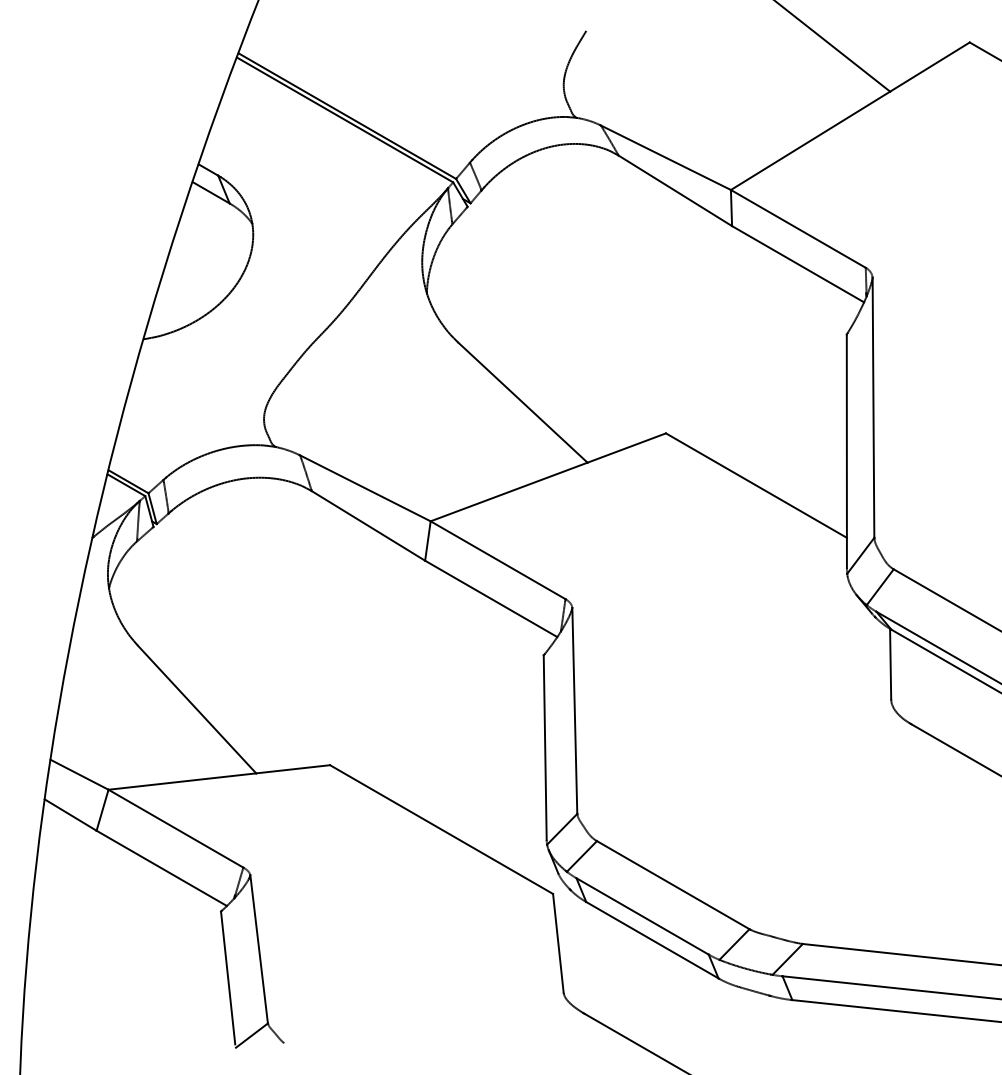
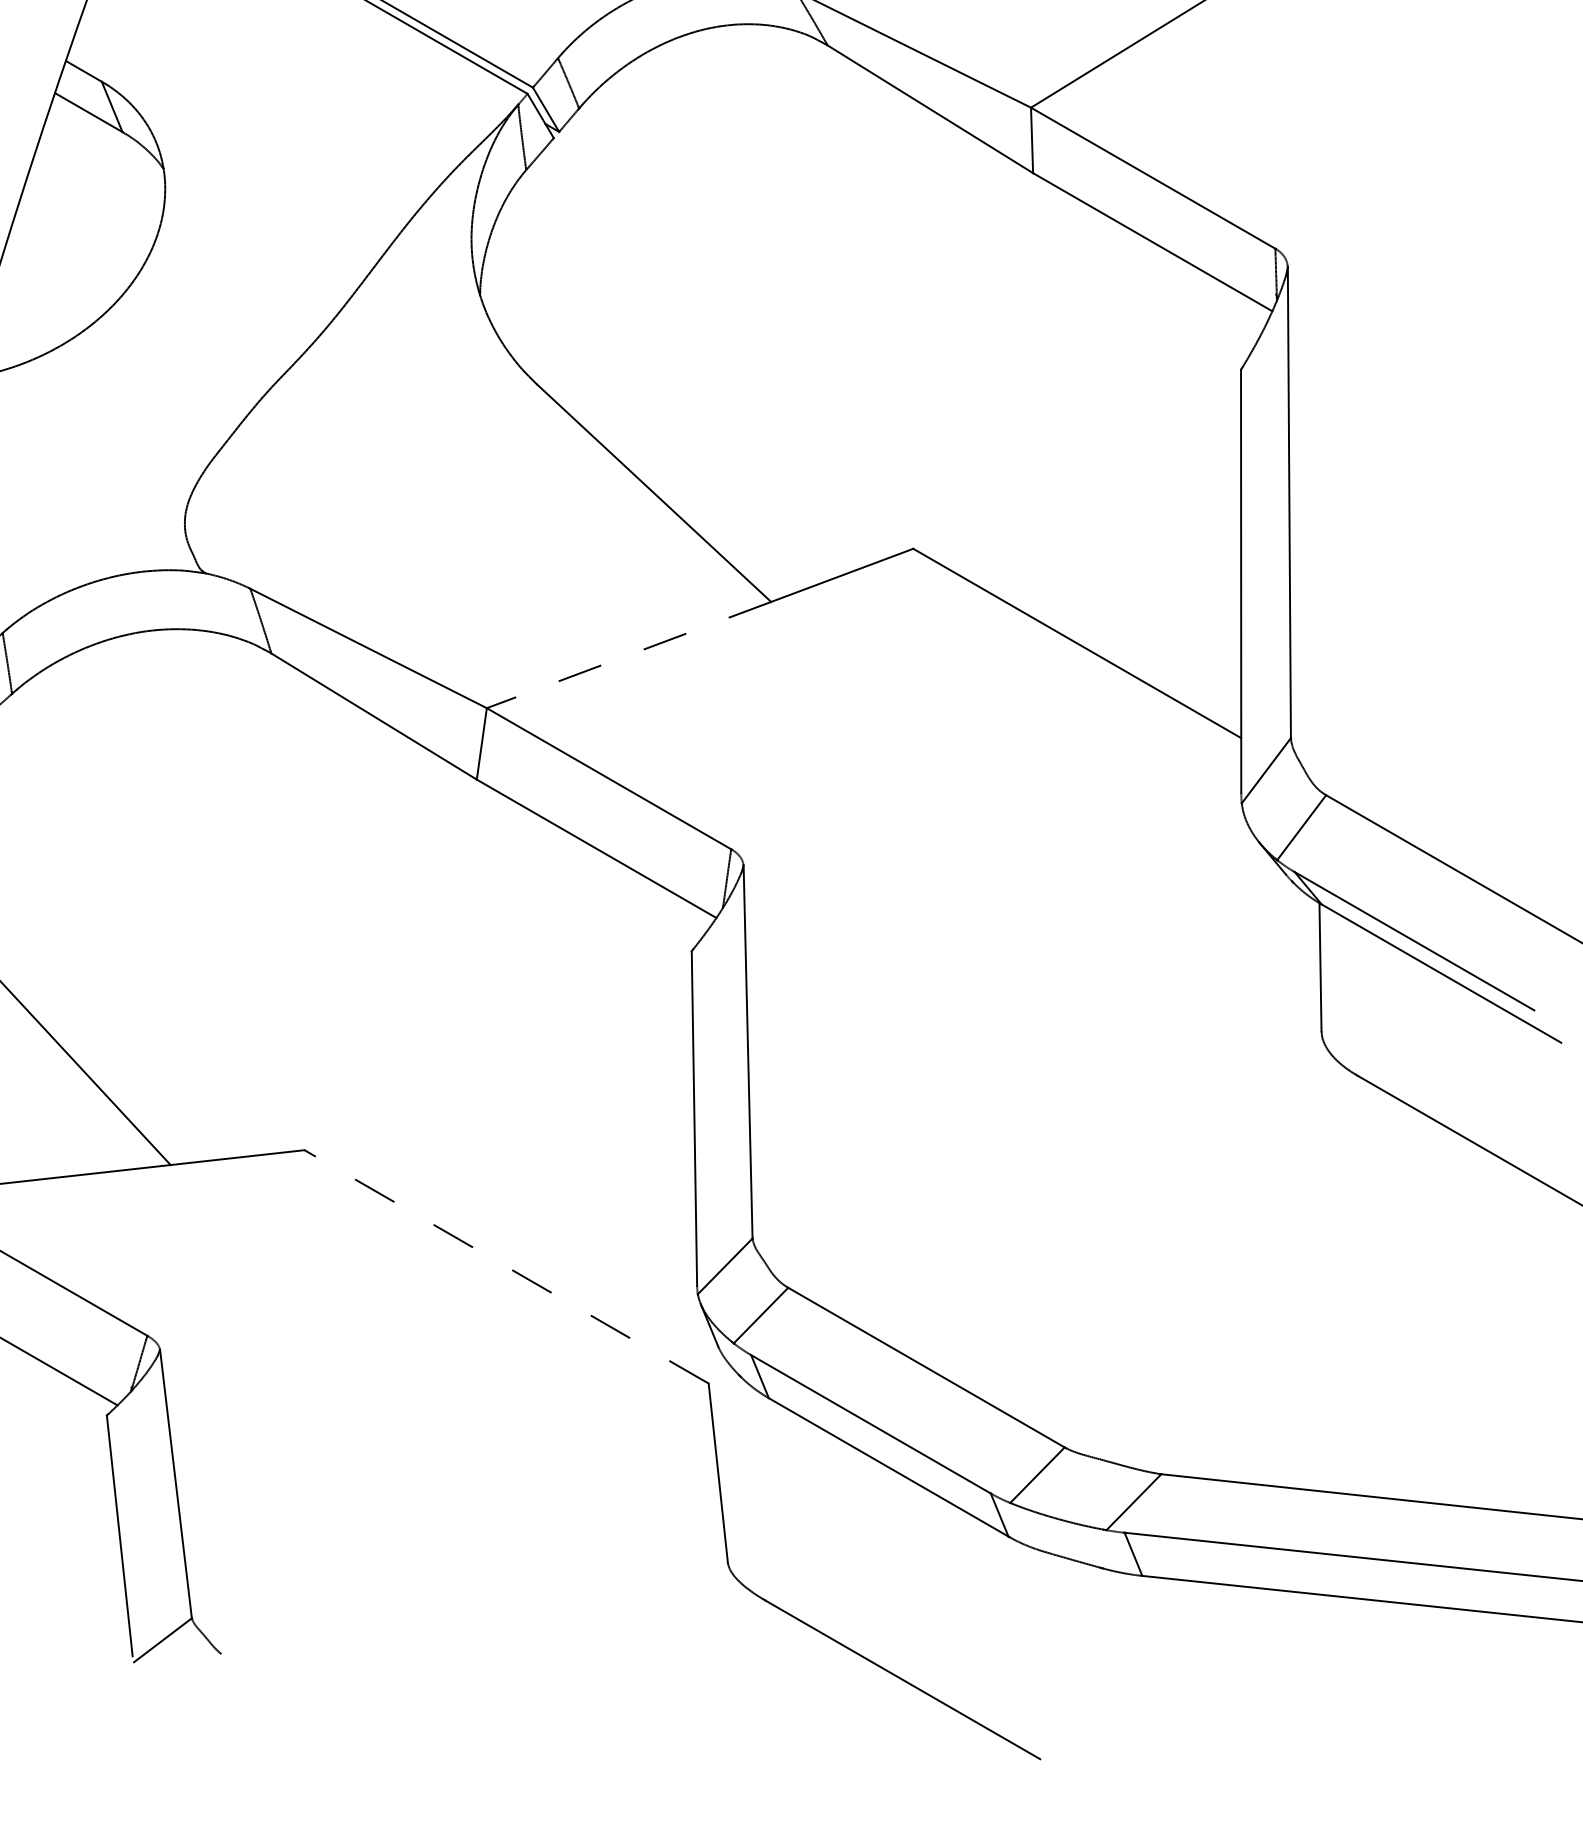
line: (509, 492) -> (629, 655), solid -> dashed
line: (441, 829) -> (506, 1266), solid -> dashed

